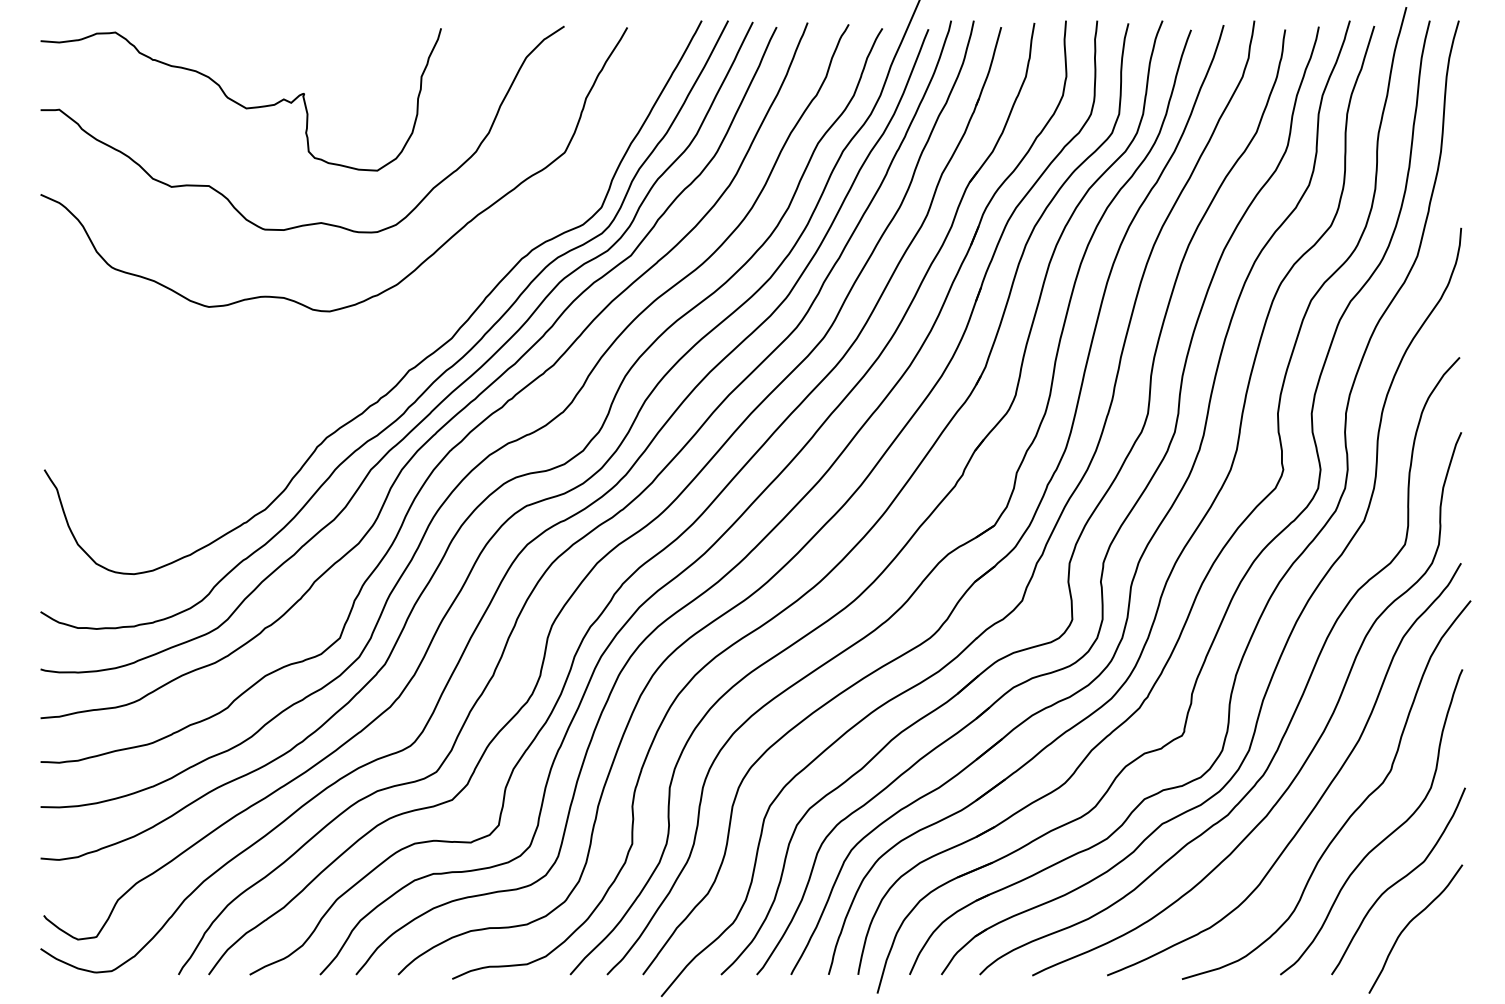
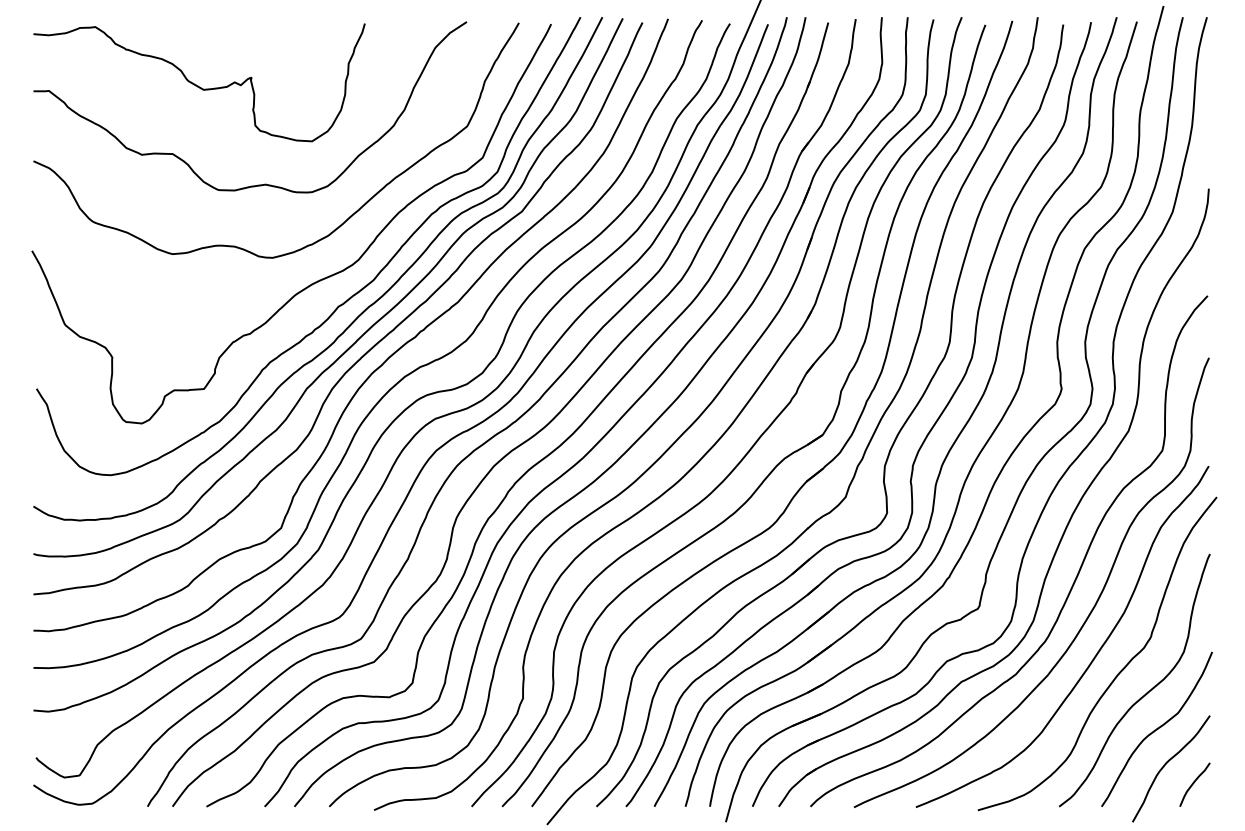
curve: (385, 338) -> (318, 280), added
curve: (1443, 946) -> (1194, 783), added

